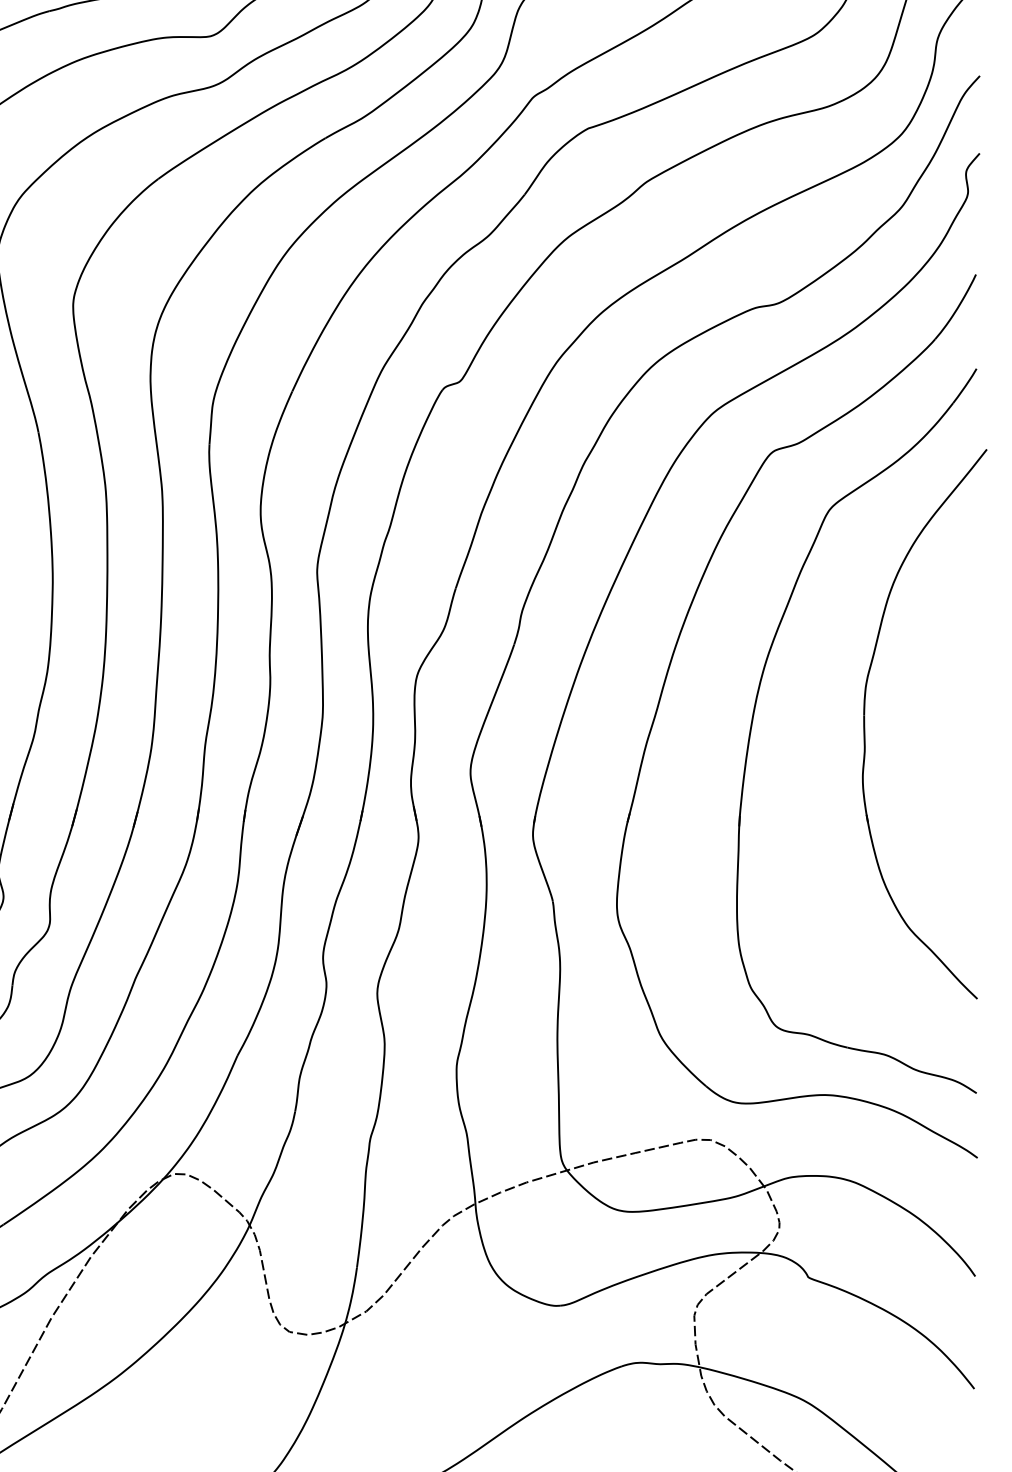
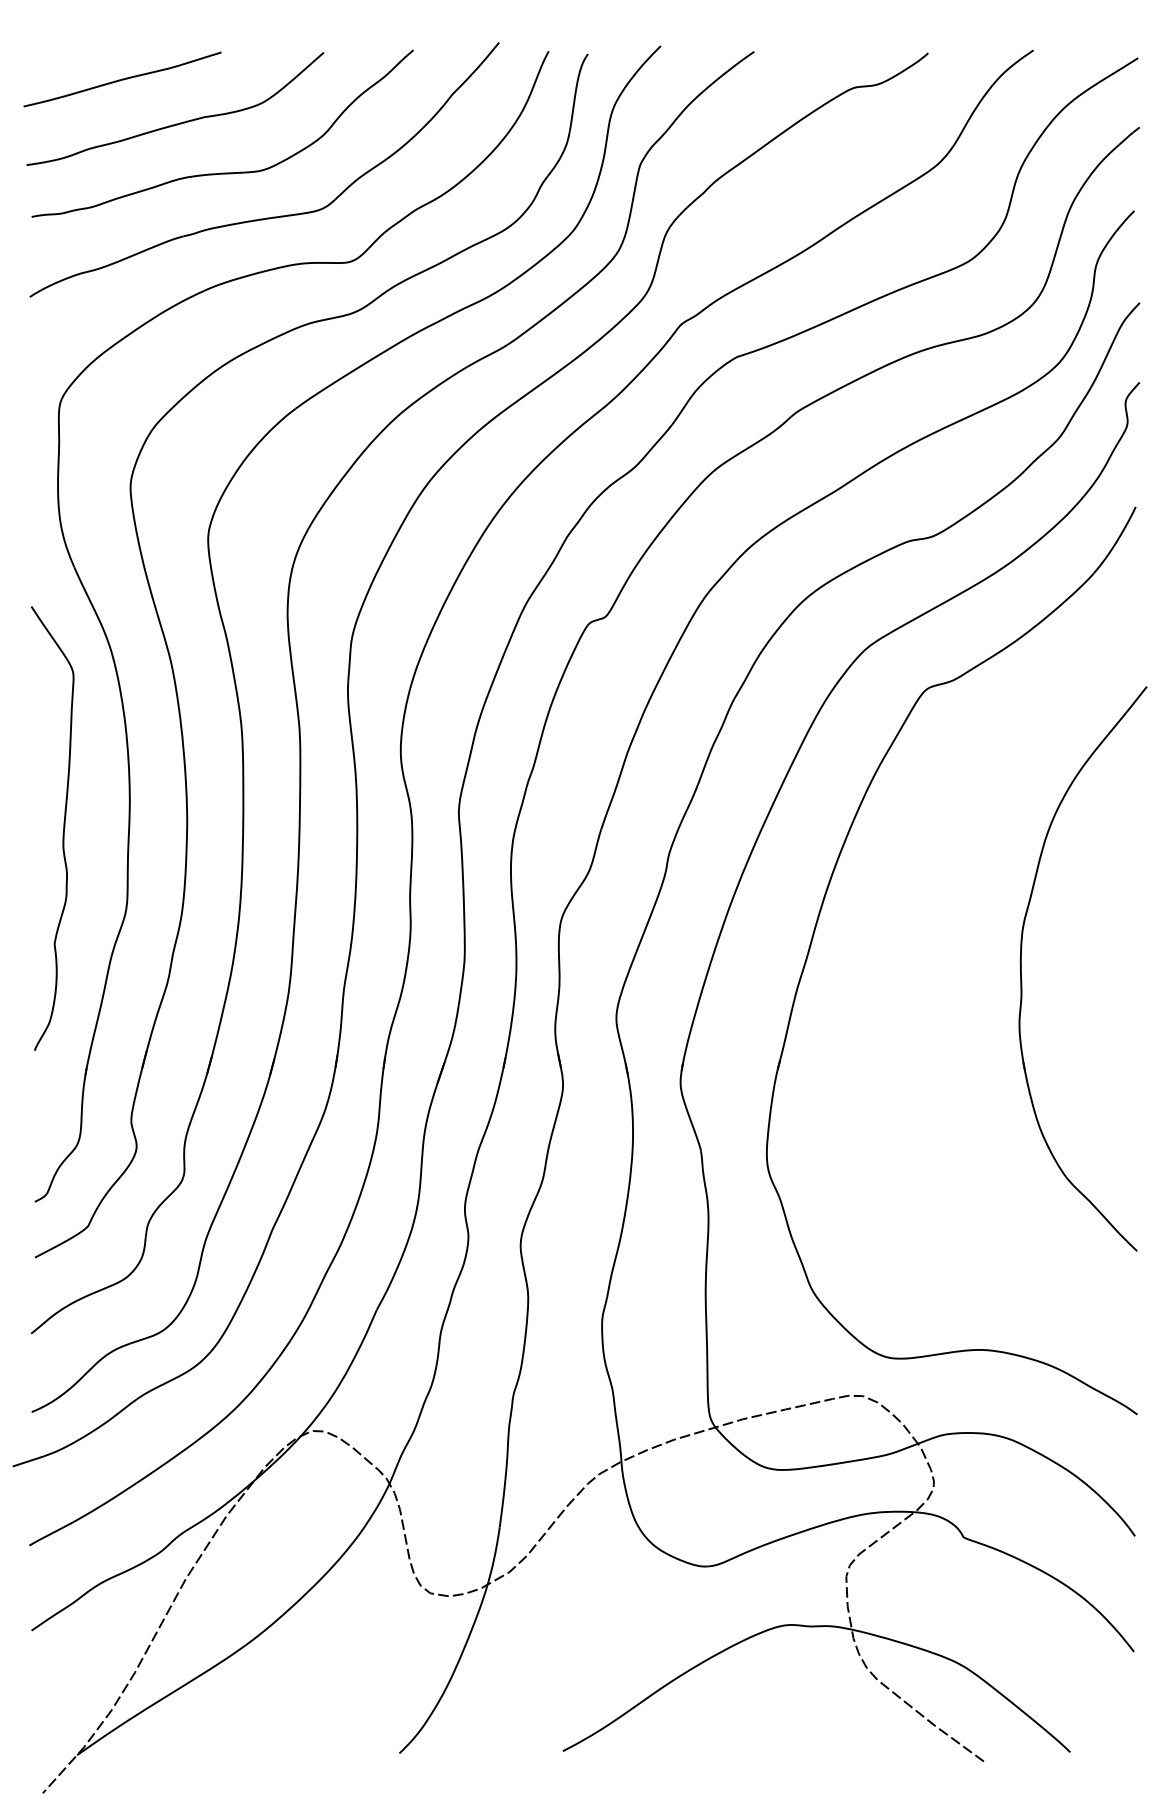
part: (755, 708) -> (909, 952), removed

